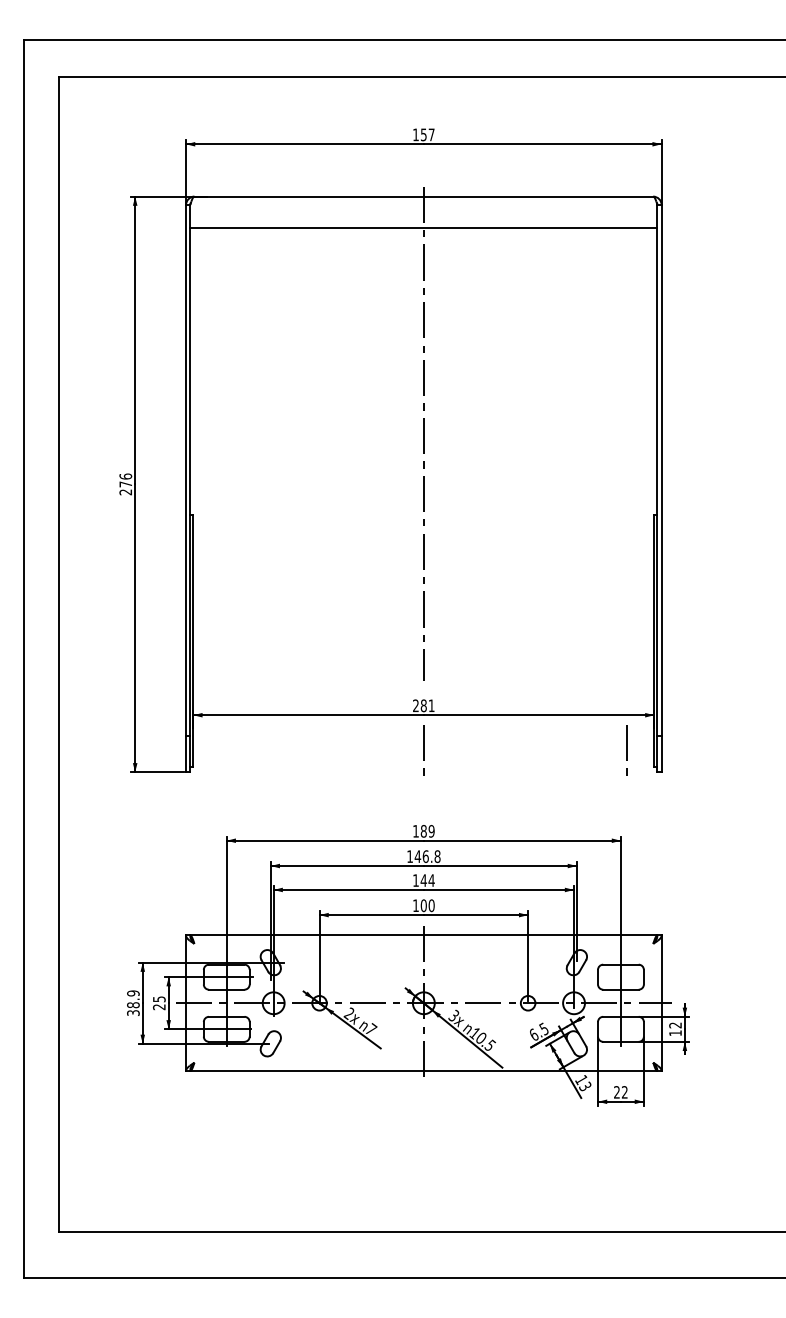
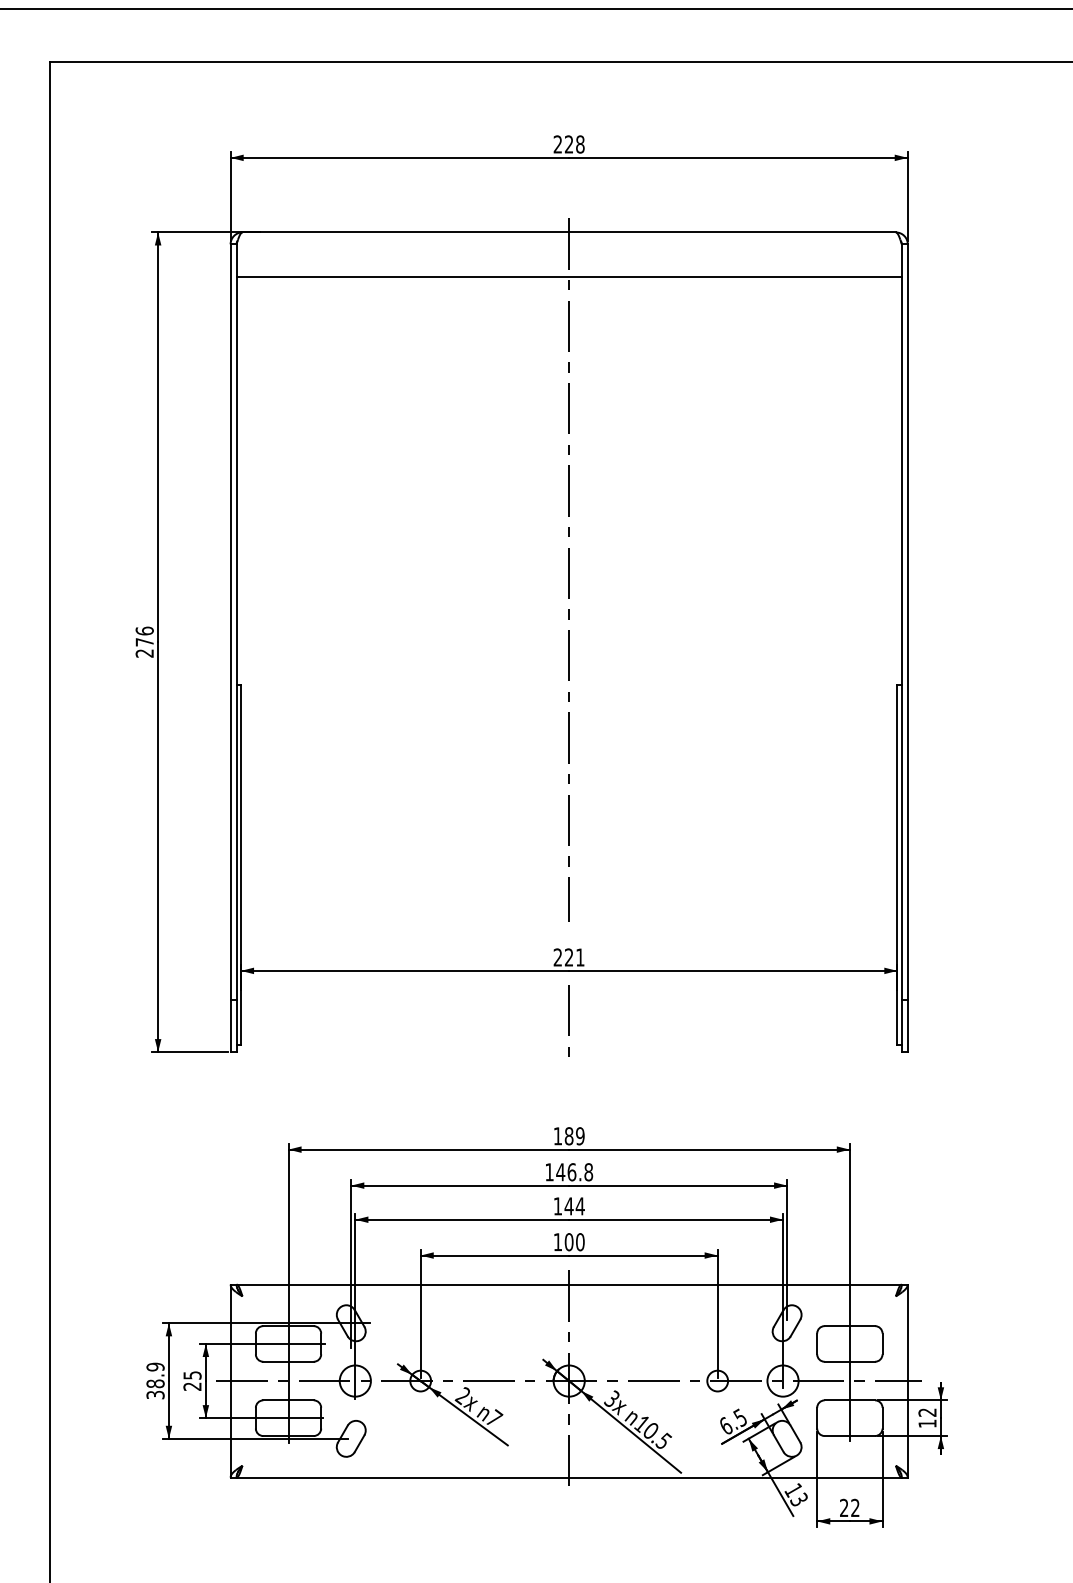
text: (423, 134) -> (568, 143), 157 -> 228
text: (423, 705) -> (568, 957), 281 -> 221
line: (626, 750) -> (857, 1021), removed

